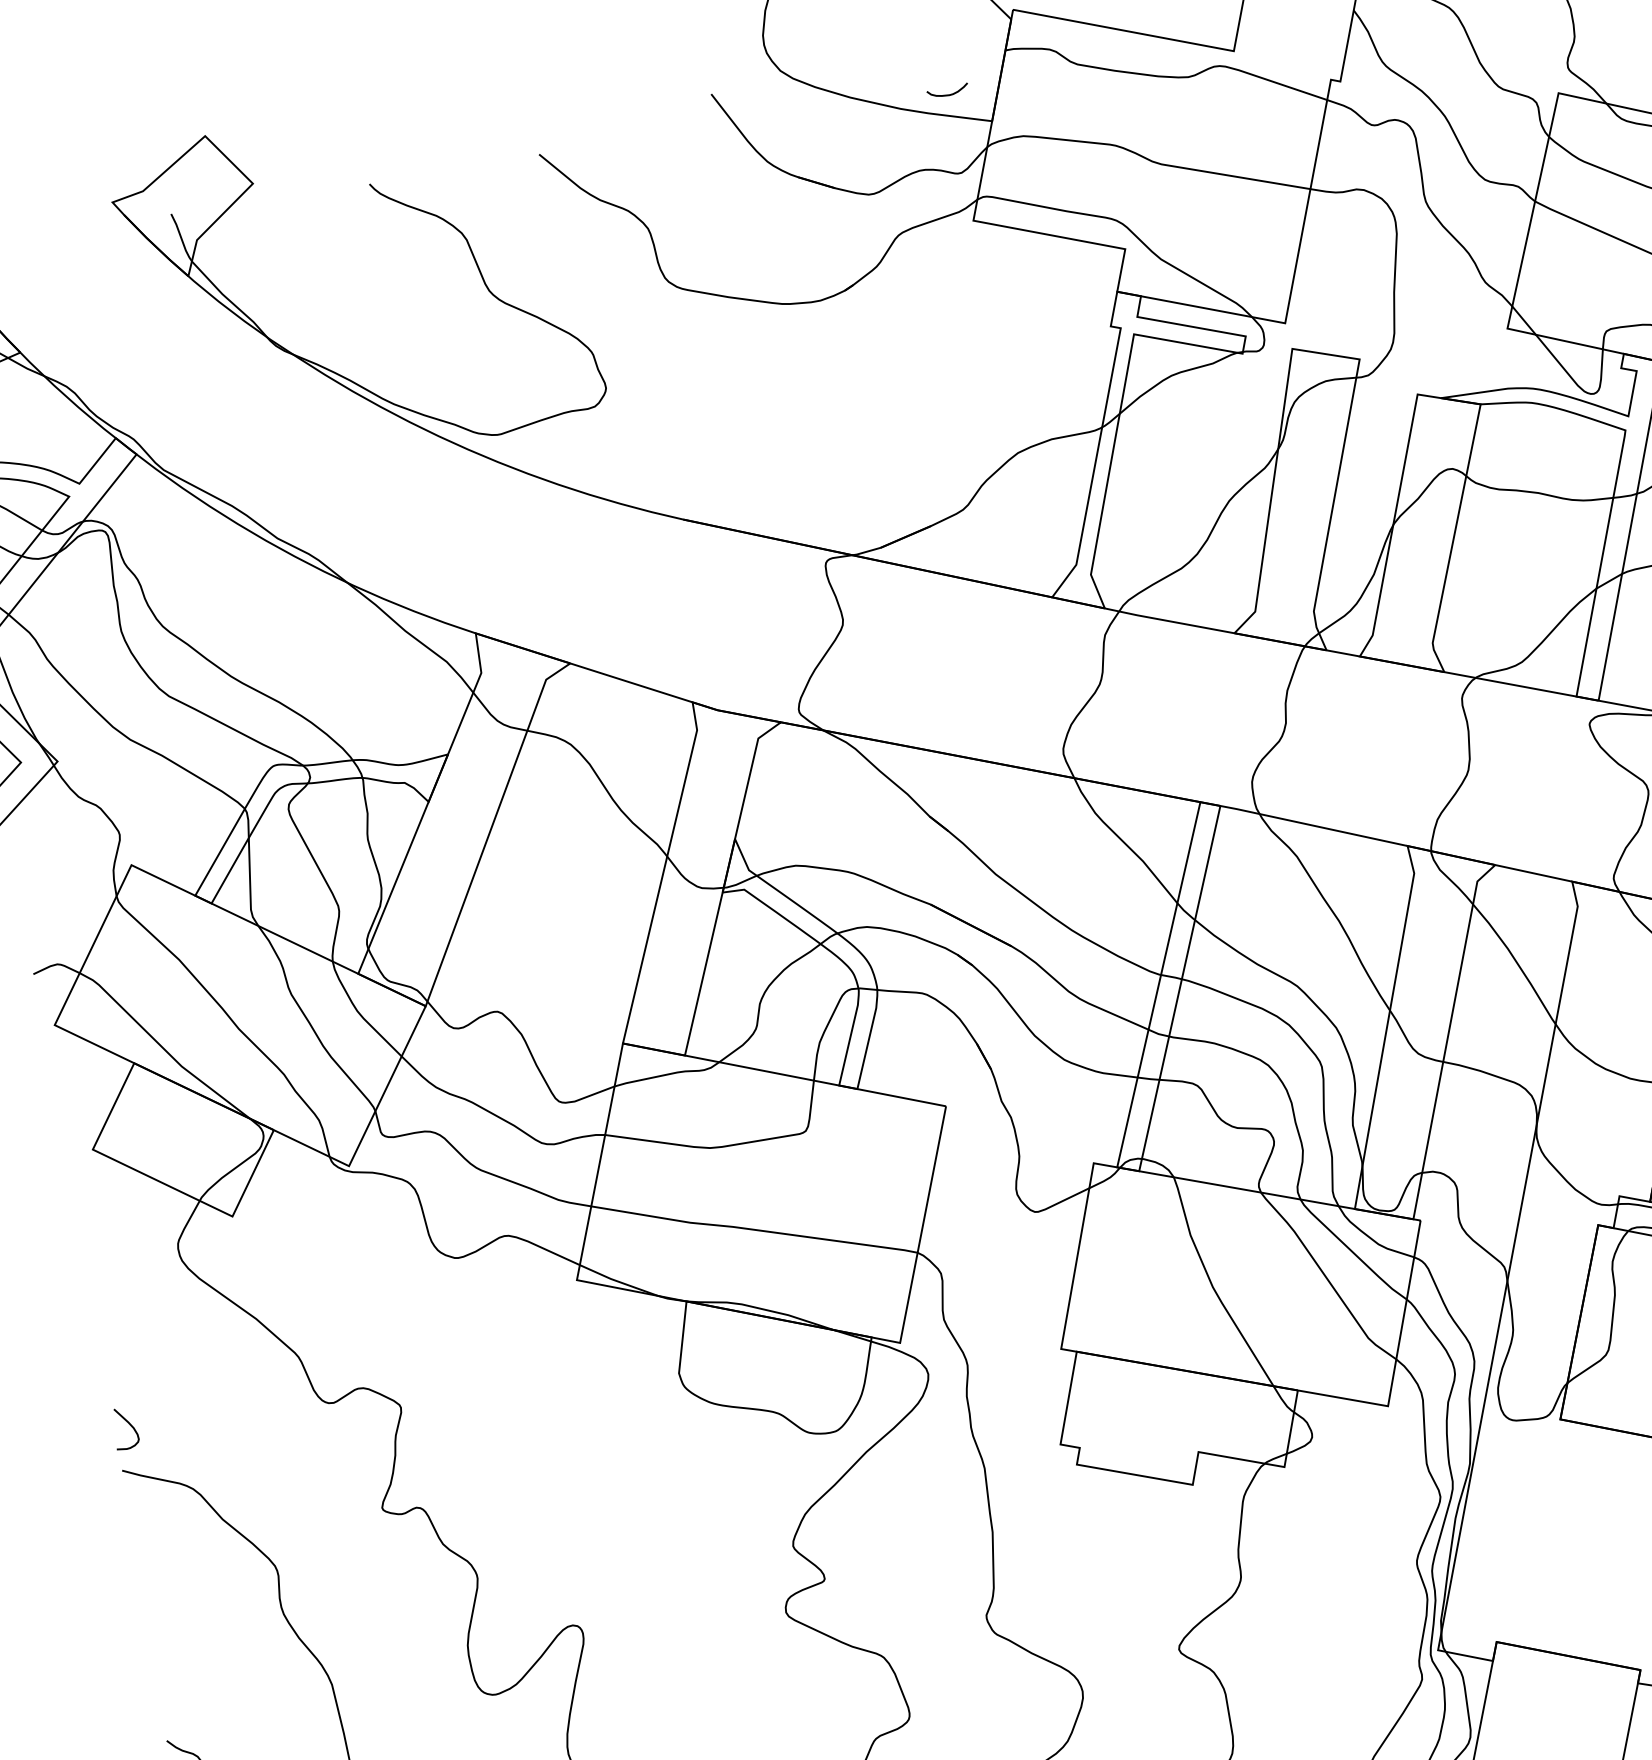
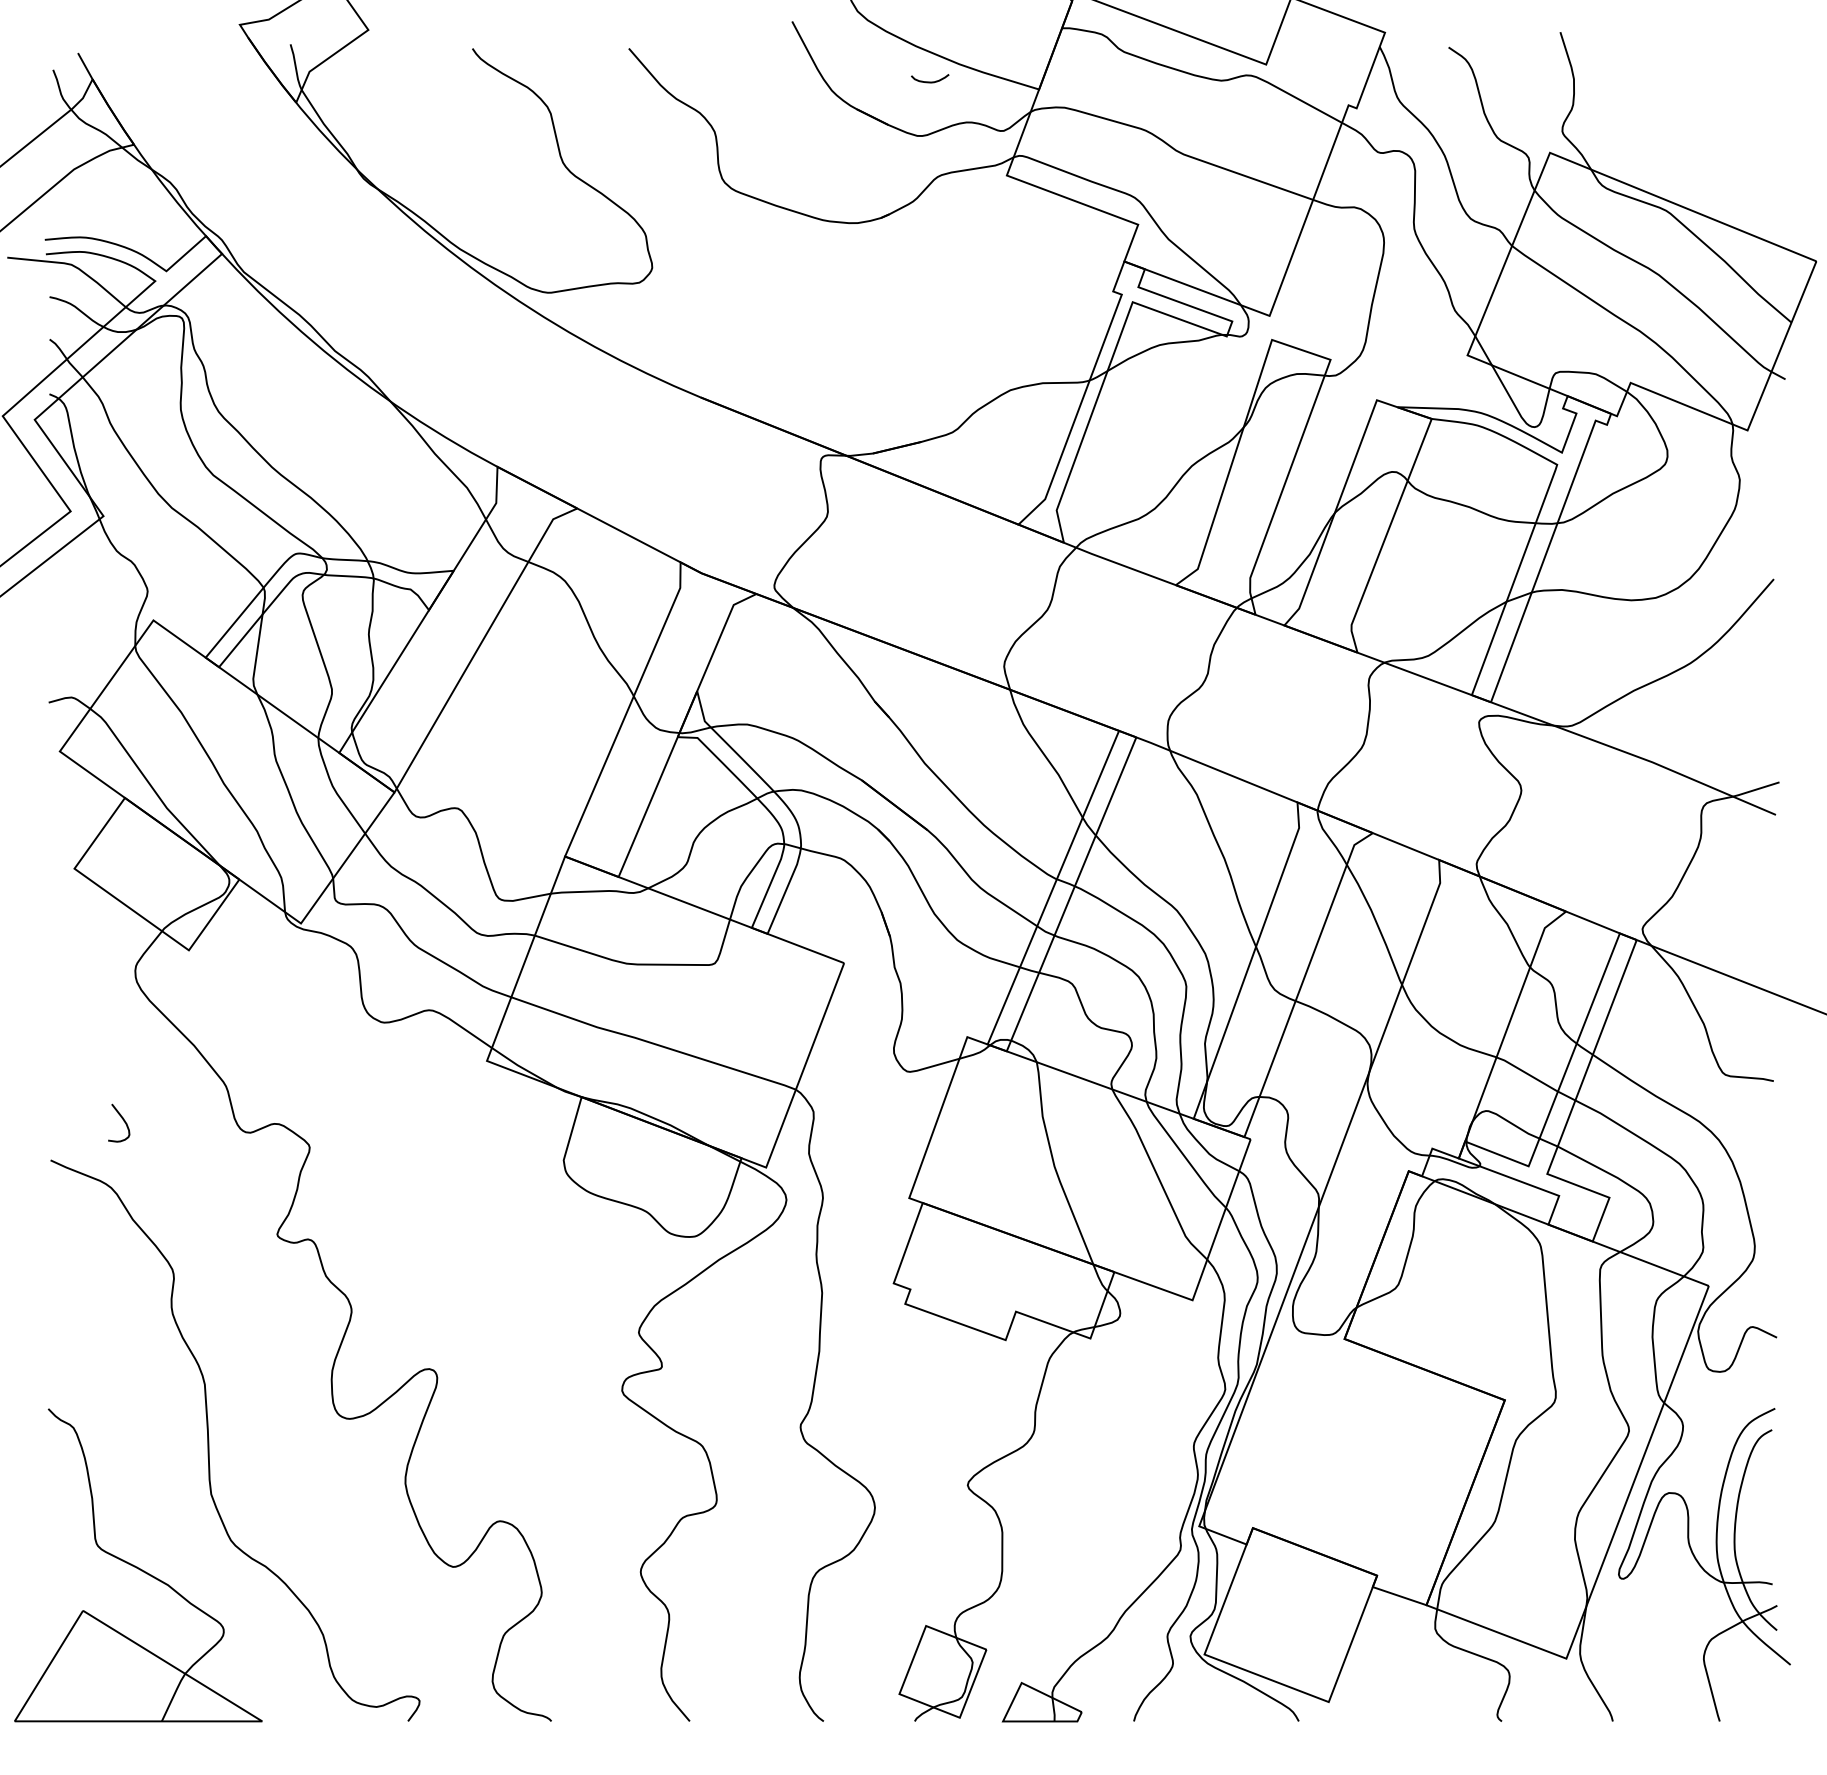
curve: (948, 94) -> (930, 81), moved
curve: (129, 1425) -> (123, 1121), moved

